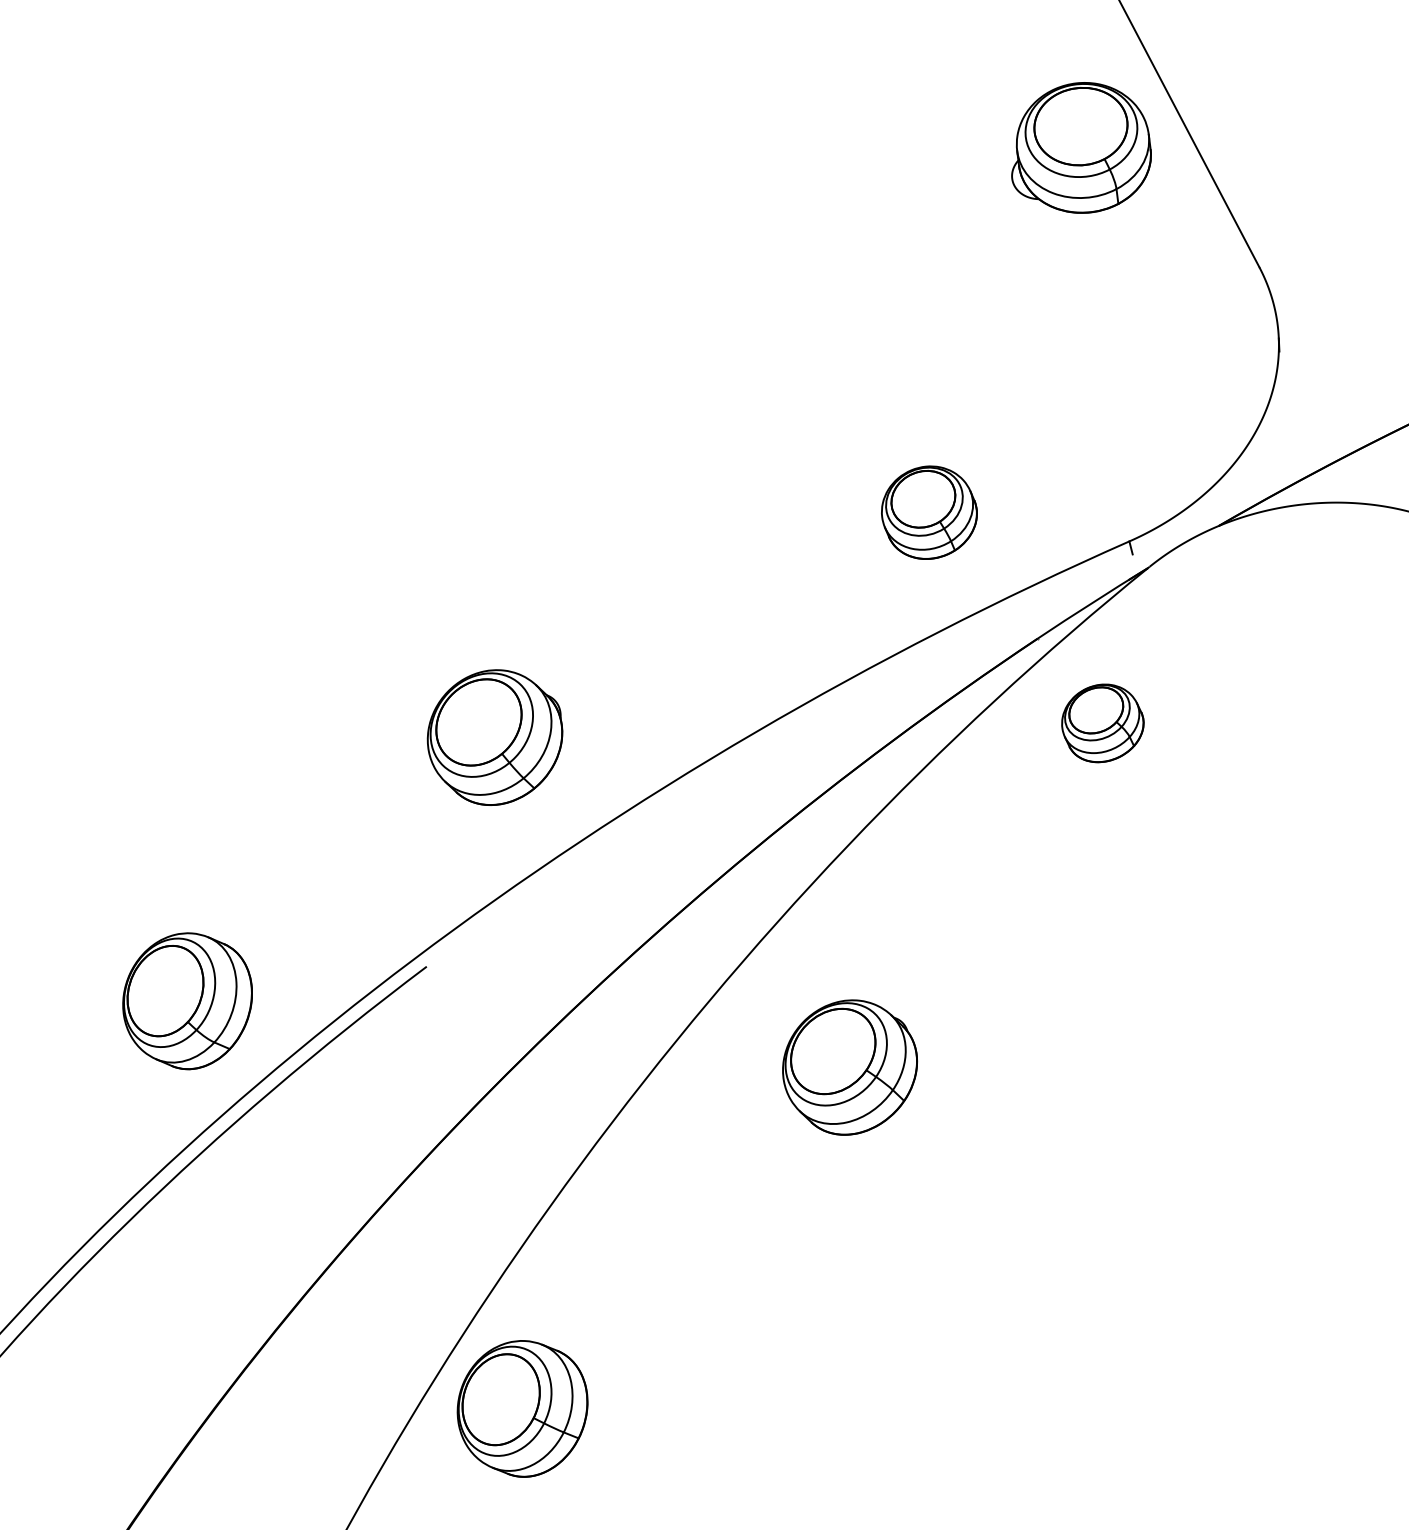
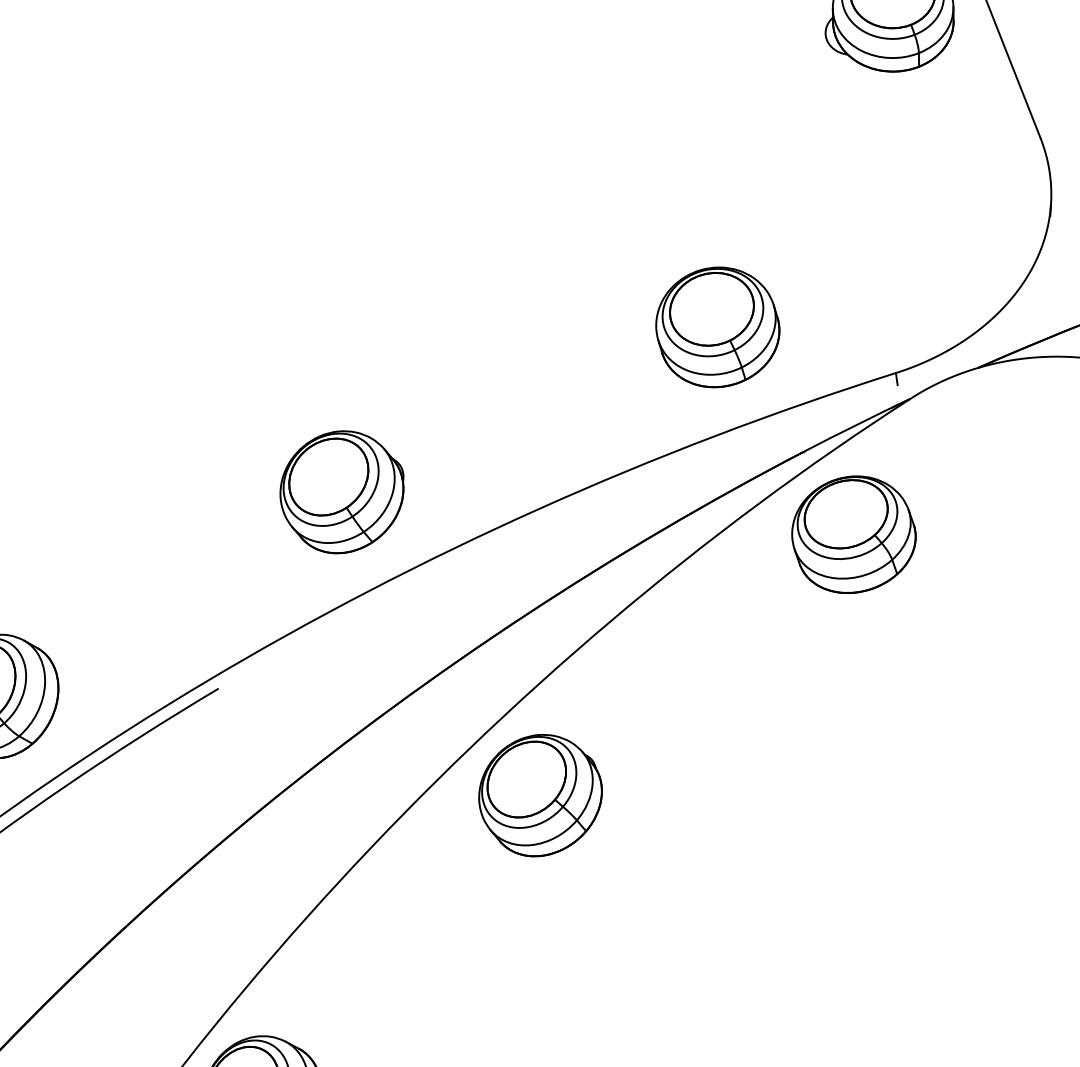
part: (929, 512) -> (718, 327), size x1.43
part: (1102, 723) -> (853, 535), size x1.67
part: (494, 737) -> (341, 492), moved
part: (849, 1067) -> (539, 795), moved

